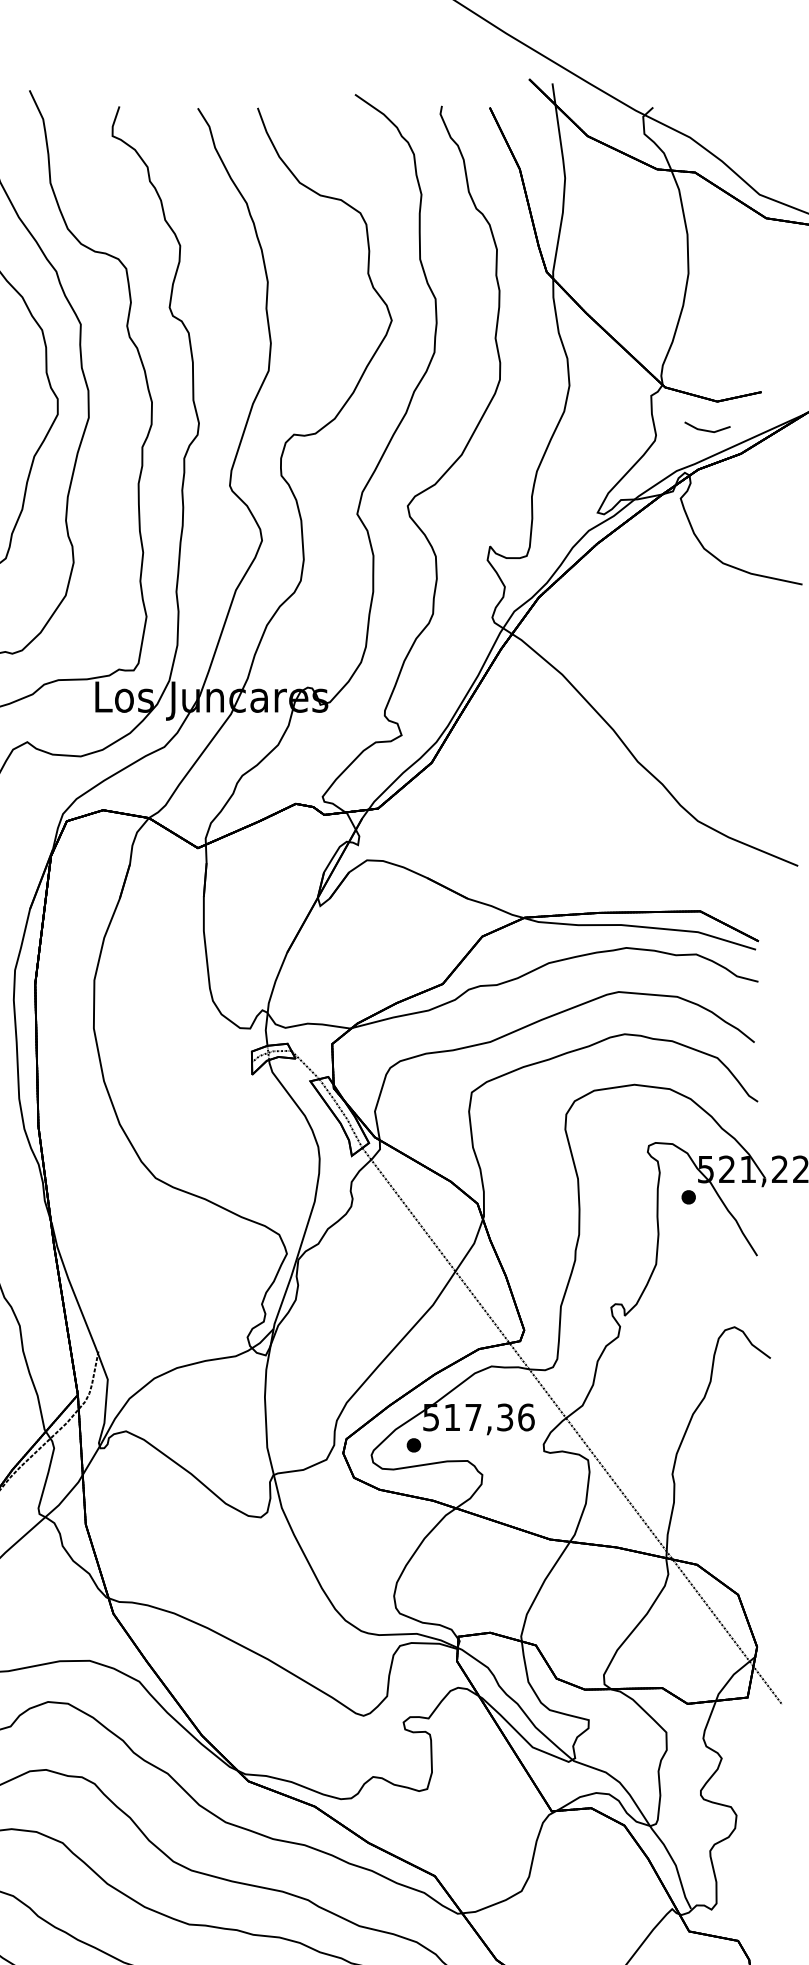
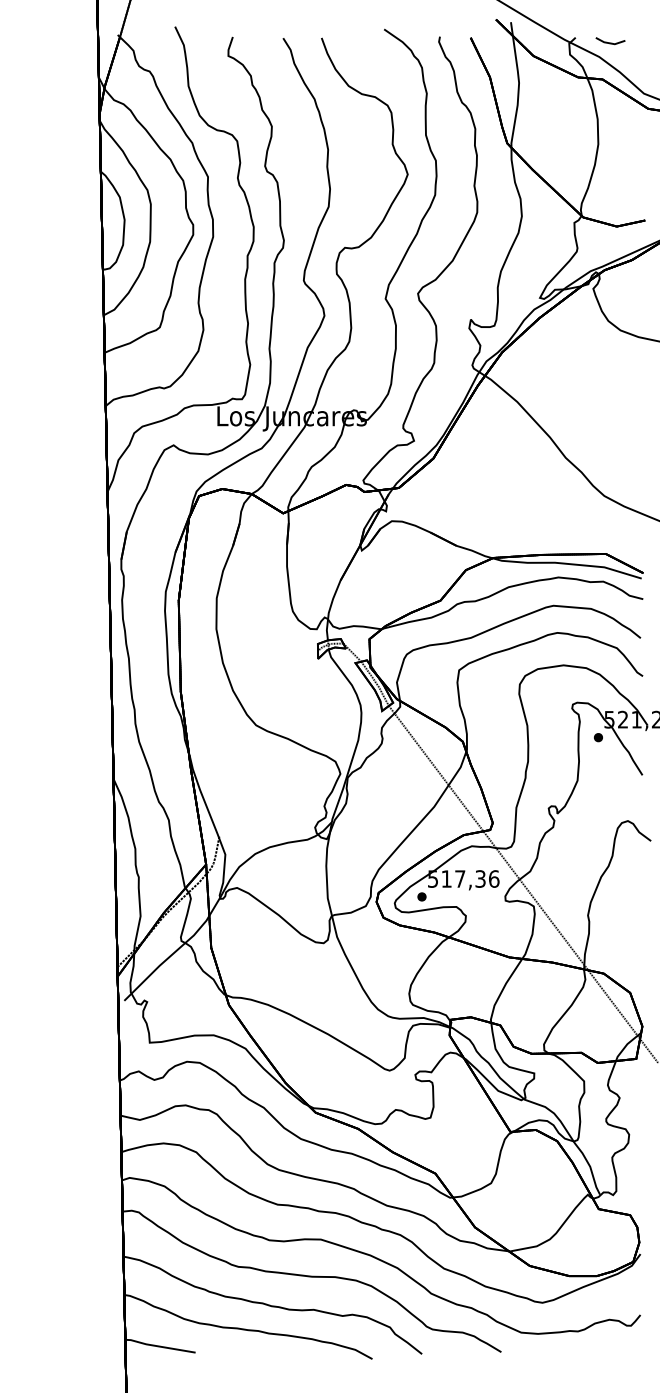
line: (707, 429) -> (610, 42), moved

